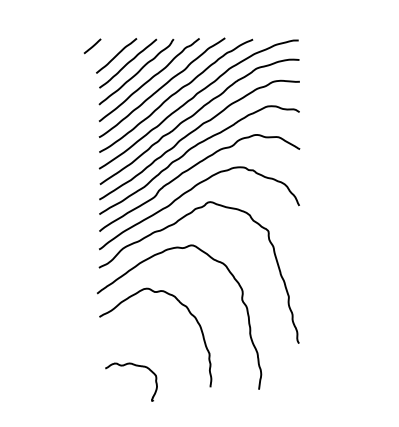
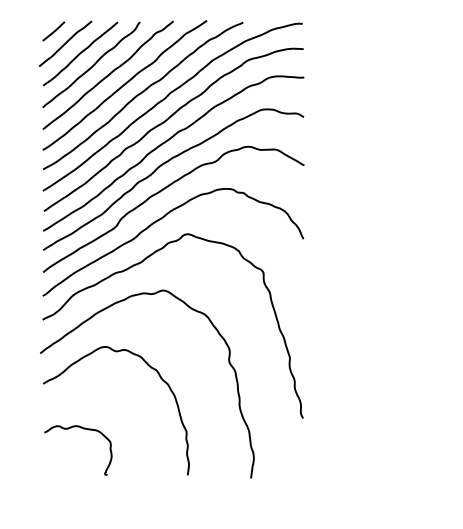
line: (92, 46) -> (53, 31), moved
curve: (135, 366) -> (83, 430), moved

